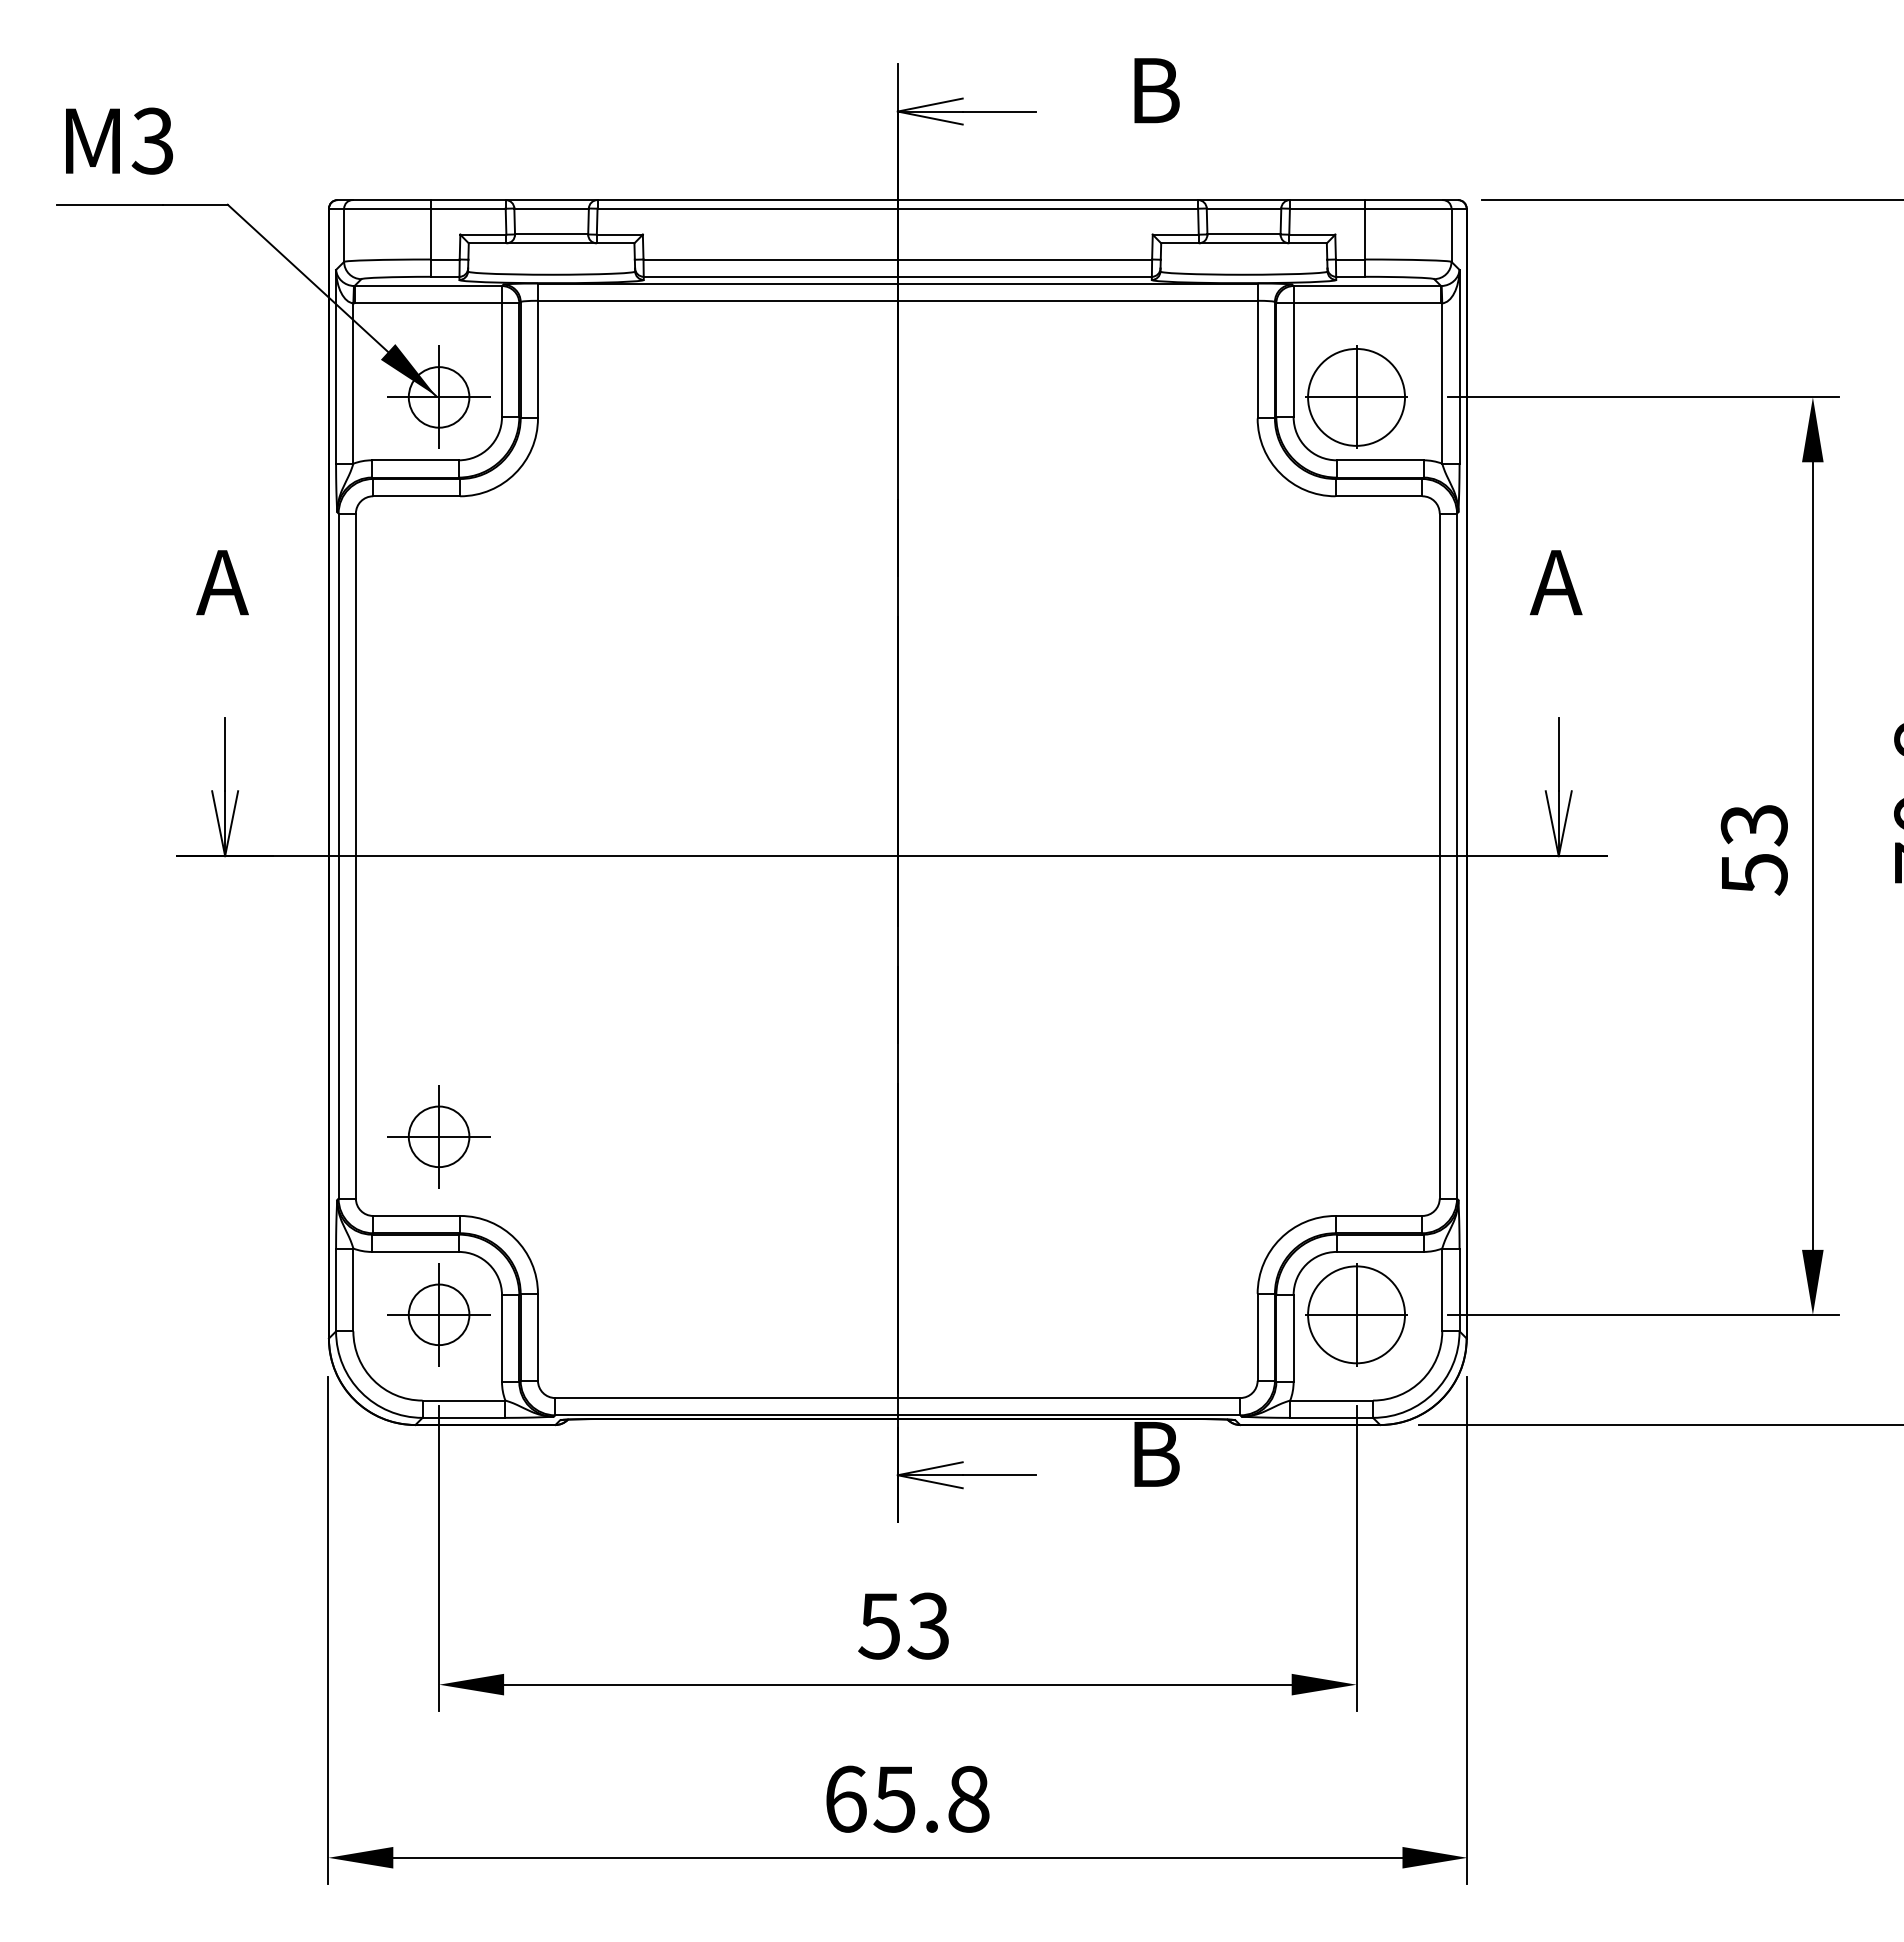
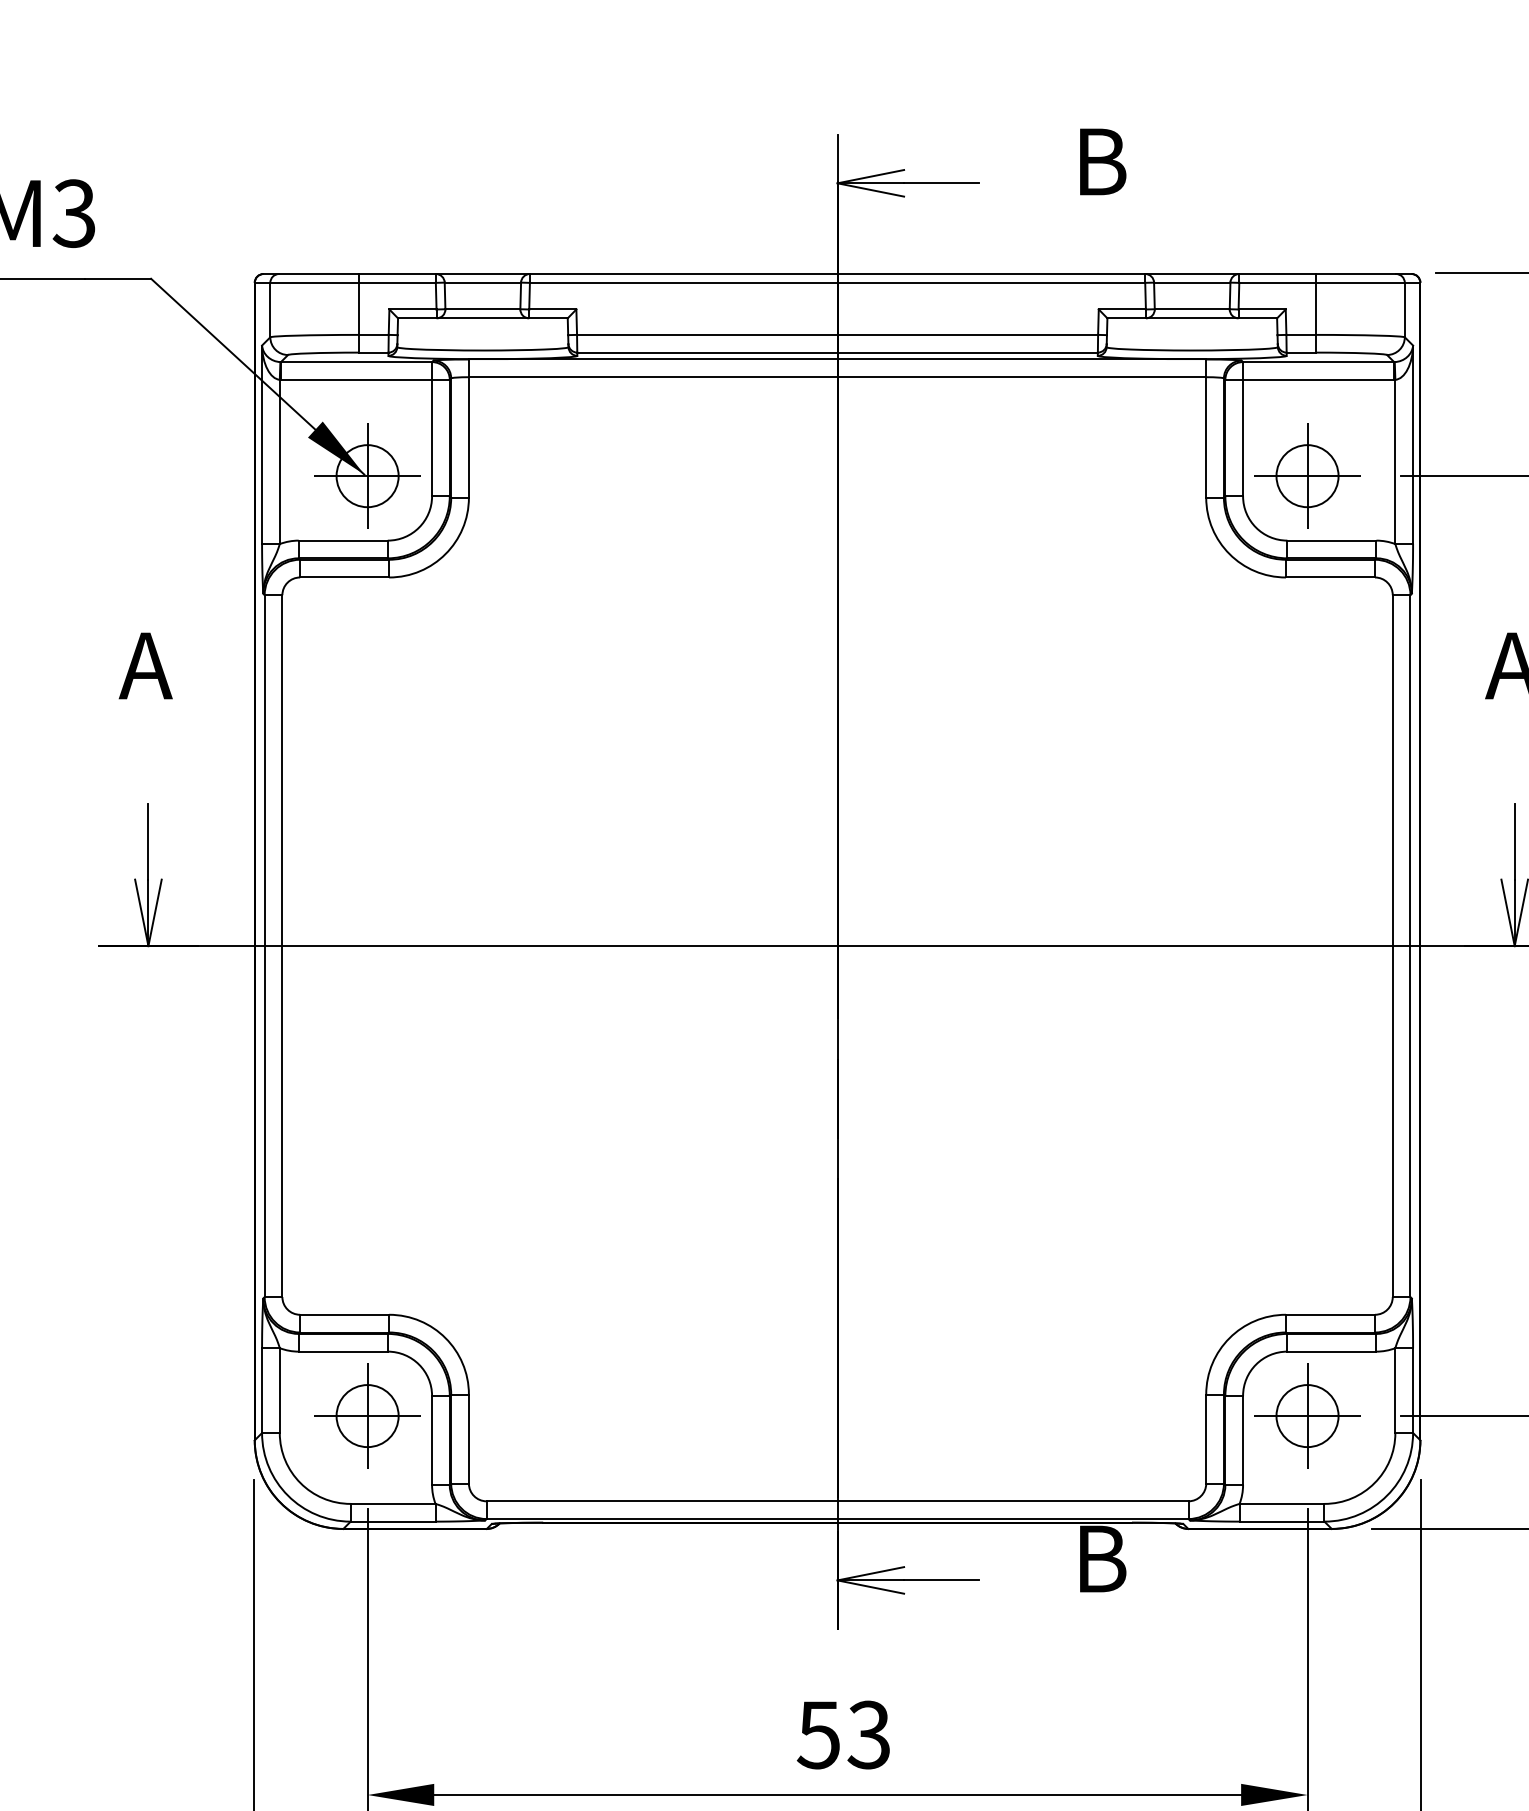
circle: (1356, 397) -> (1307, 476), size x0.62
part: (438, 1136) -> (367, 1233), removed
circle: (1356, 1314) -> (1307, 1415), size x0.62

